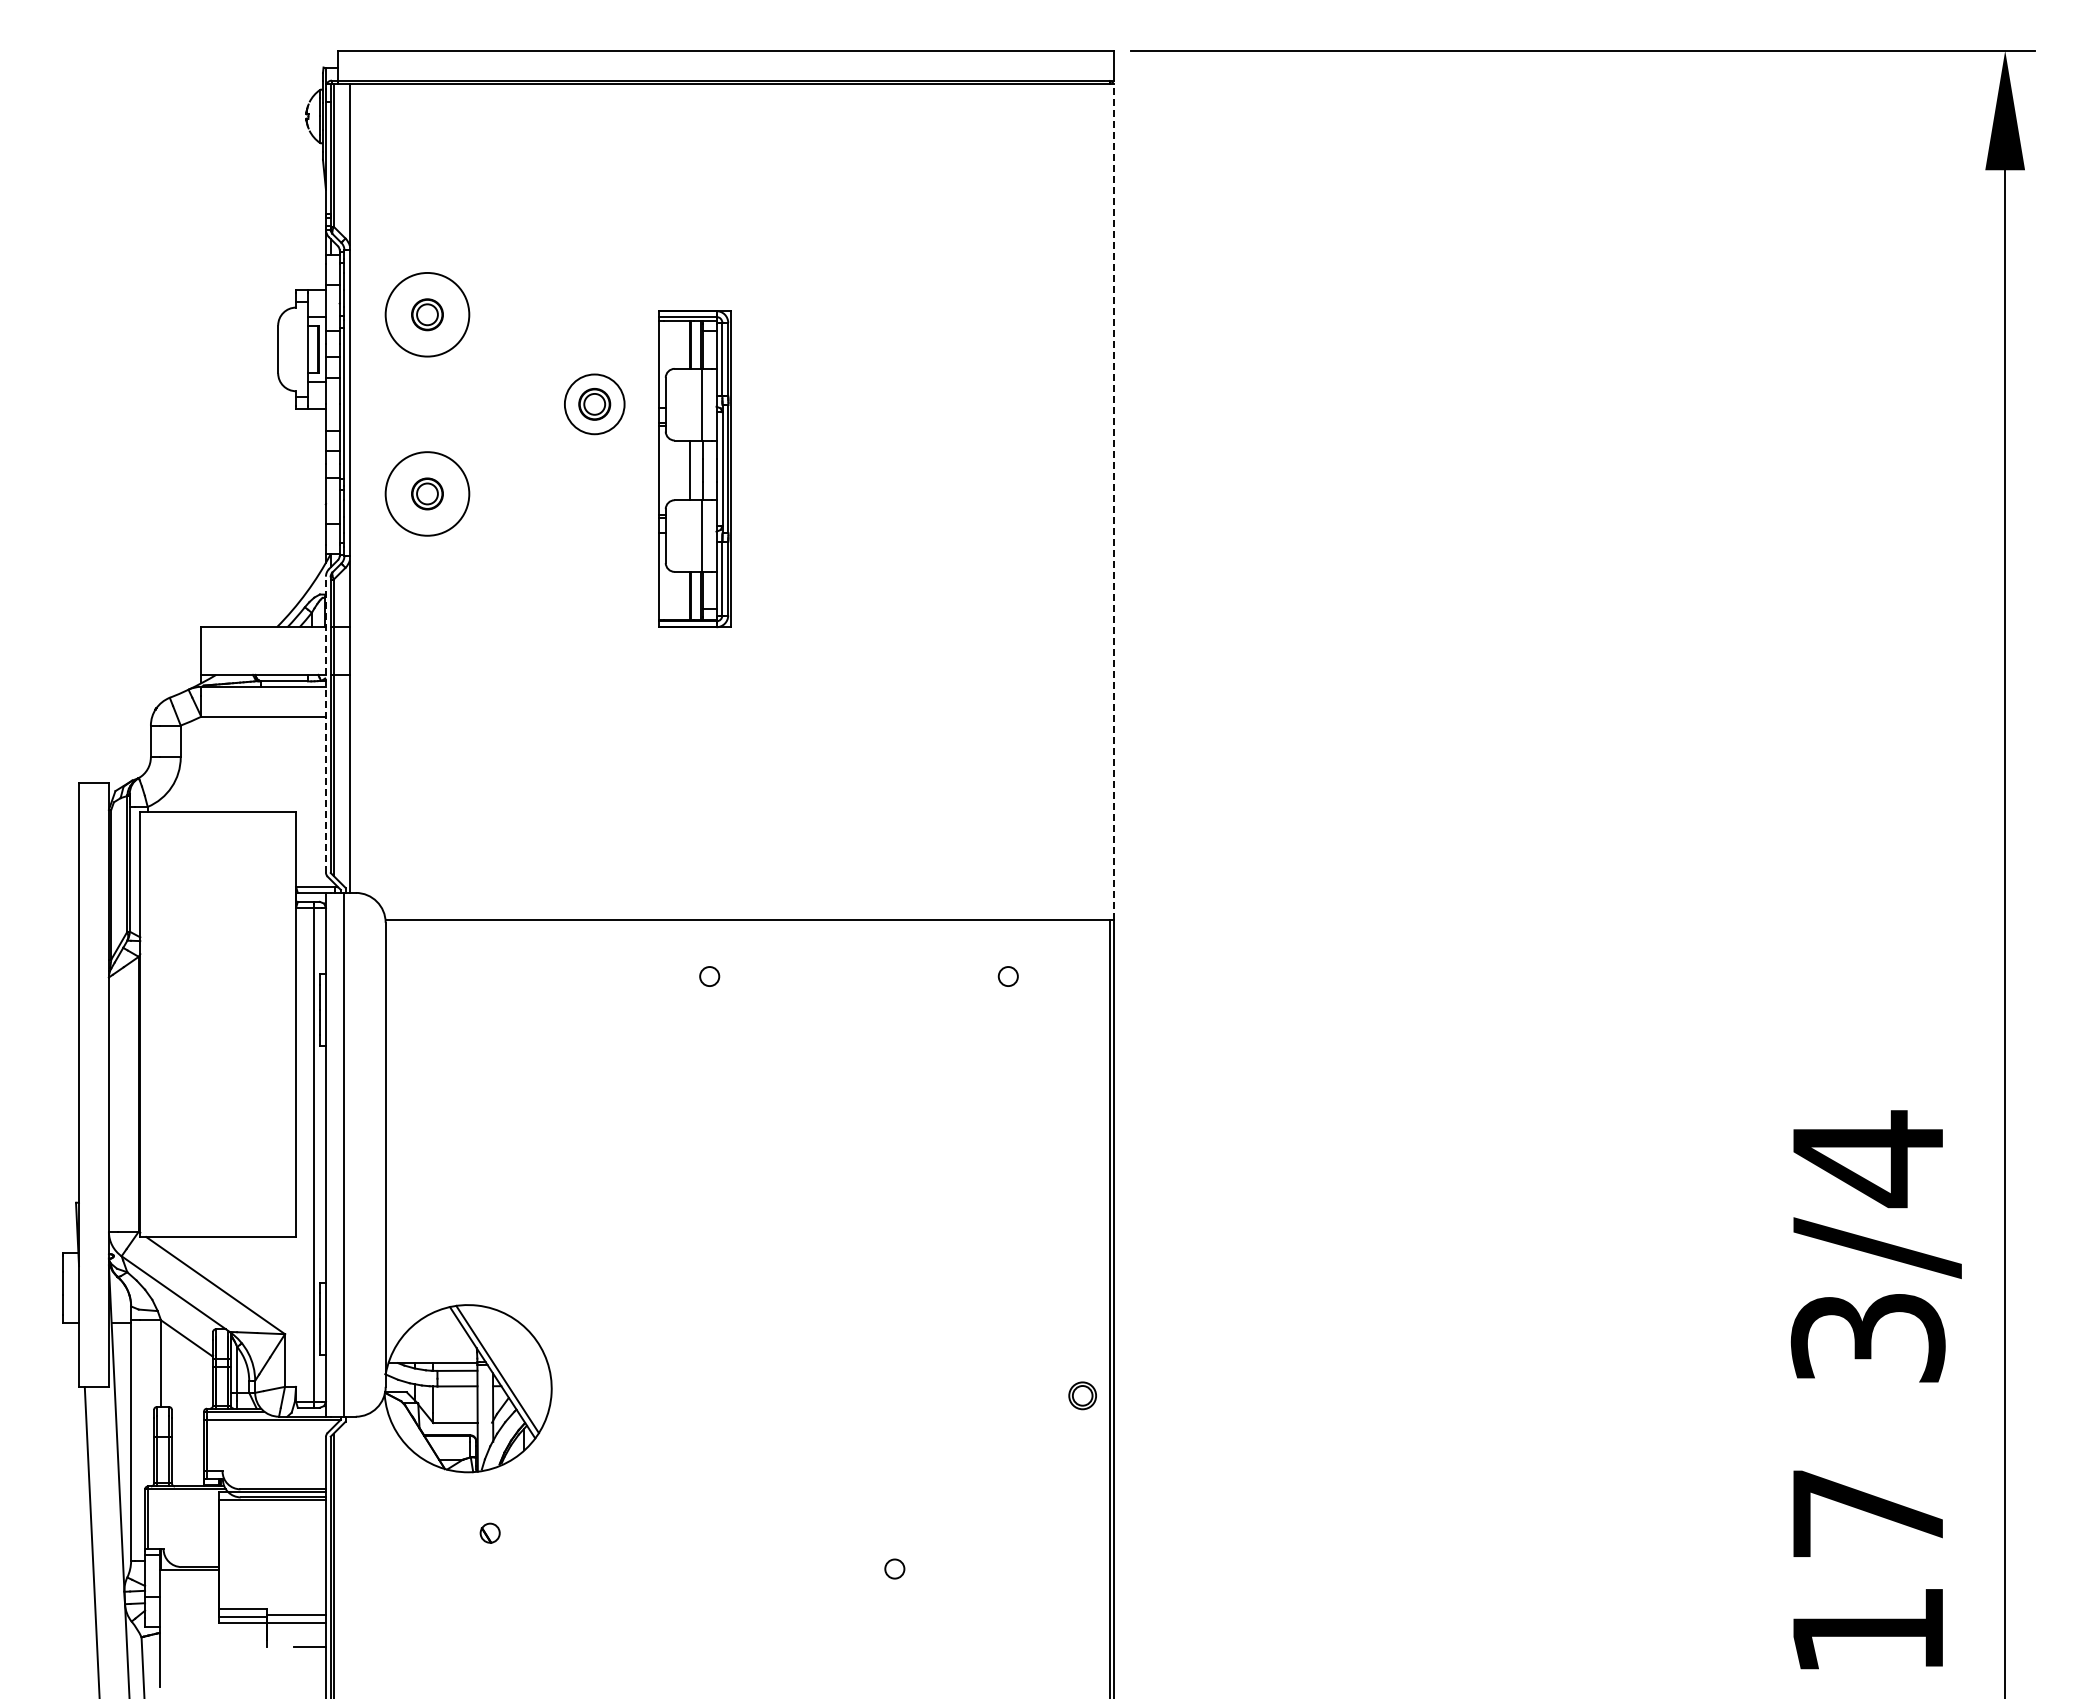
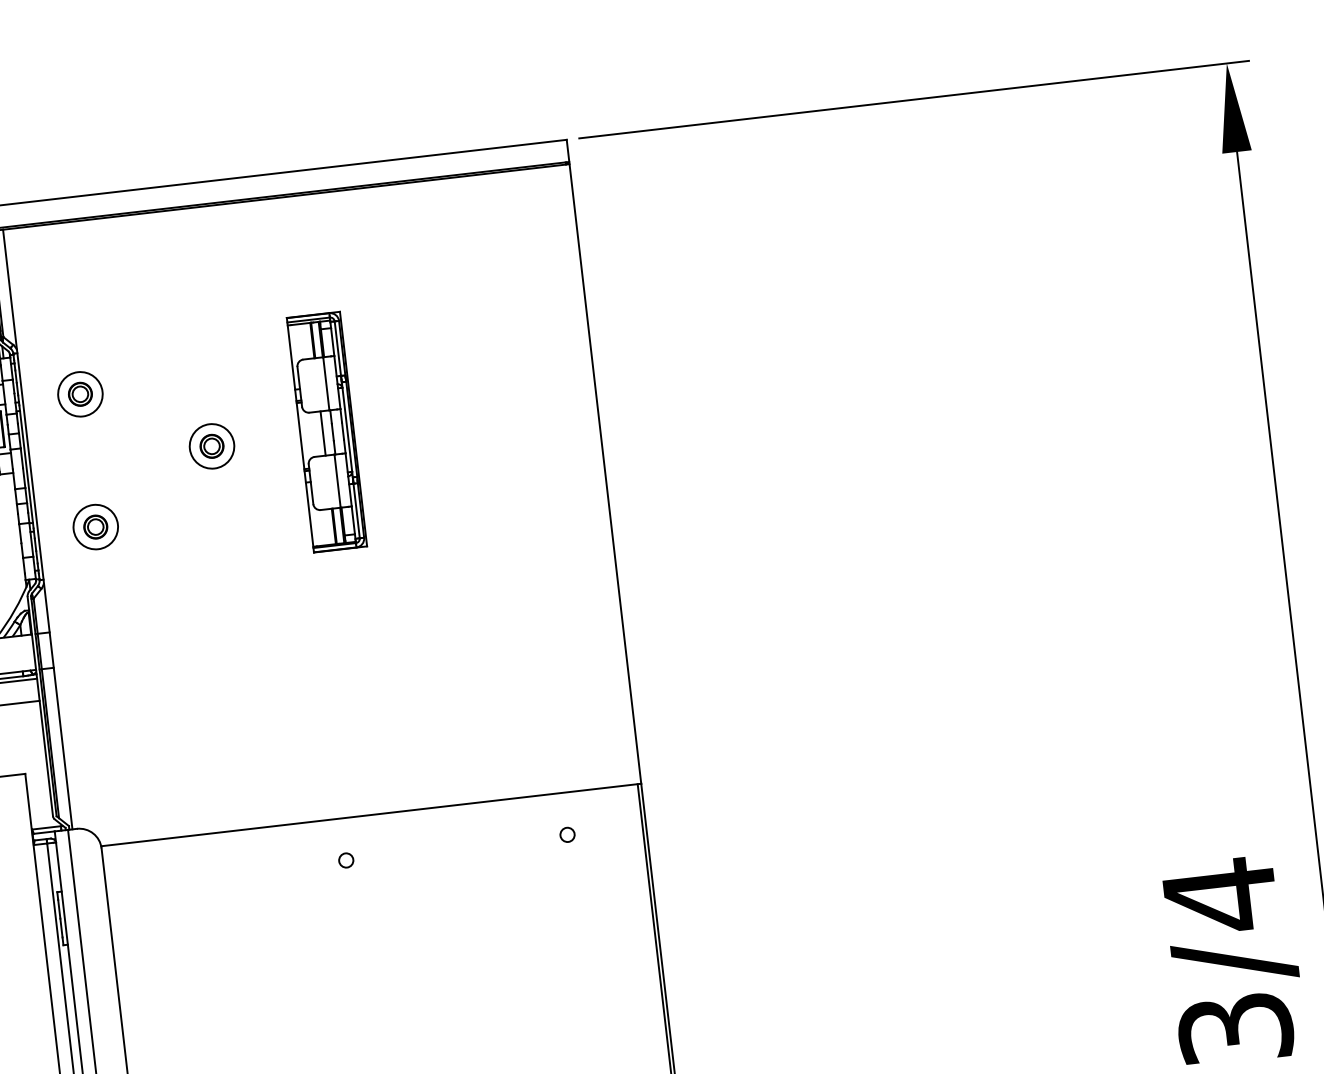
circle: (427, 314) -> (80, 394), size x0.71
part: (694, 469) -> (326, 432), moved
circle: (427, 493) -> (95, 526), size x0.71
line: (1114, 501) -> (605, 473), dashed -> solid
line: (325, 724) -> (39, 706), dashed -> solid

